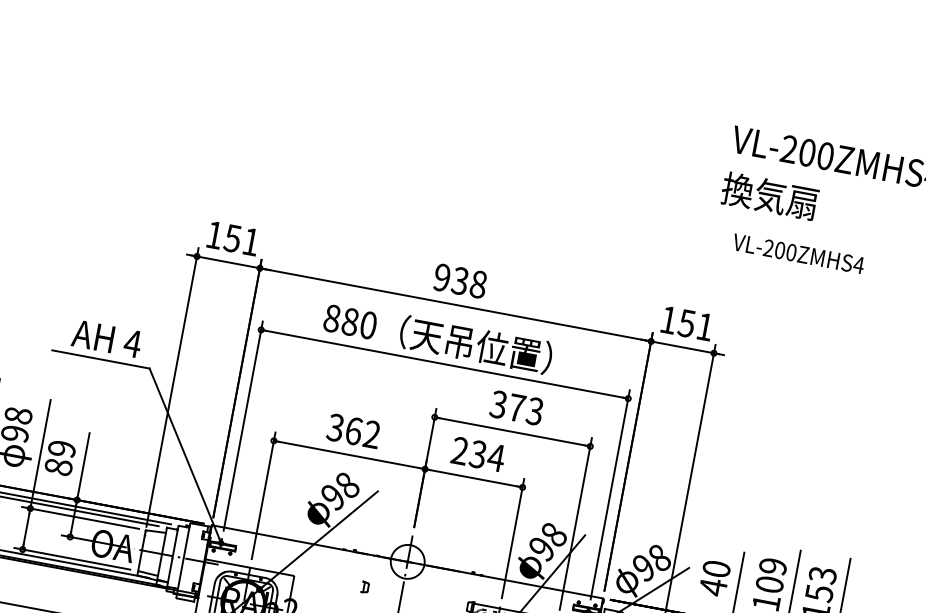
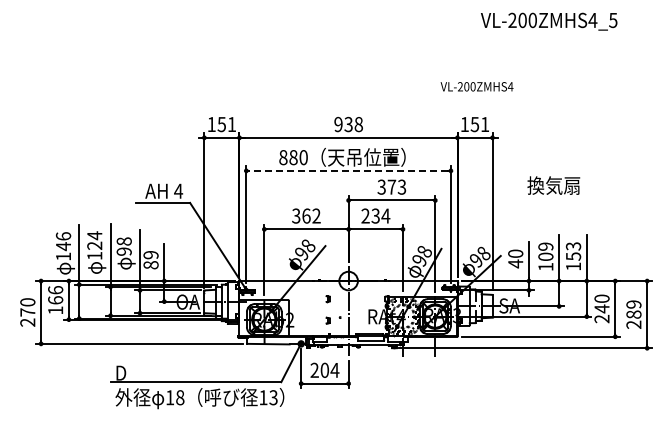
text: (769, 195) -> (553, 185), moved
text: (797, 253) -> (476, 86), moved
line: (444, 363) -> (348, 170), solid -> dashed

